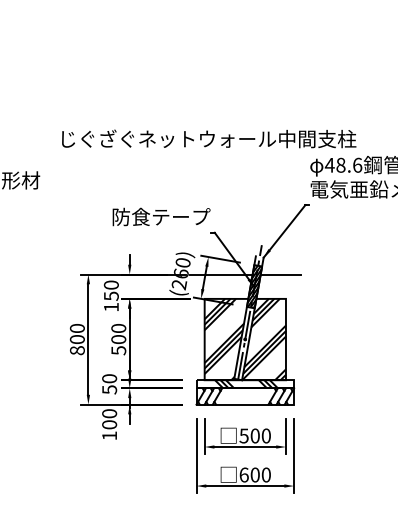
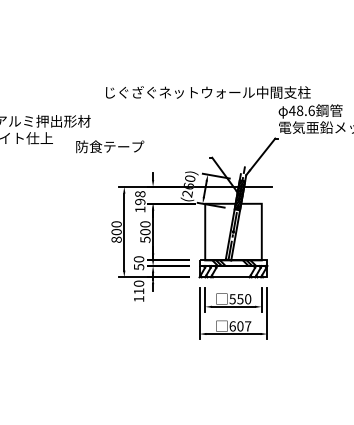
text: (161, 216) -> (110, 146), moved
text: (111, 291) -> (140, 198), 150 -> 198
hatch: (245, 338) -> (233, 231), removed
text: (108, 424) -> (138, 291), 100 -> 110
text: (255, 436) -> (240, 299), 500 -> 550
text: (266, 475) -> (248, 326), 600 -> 607

